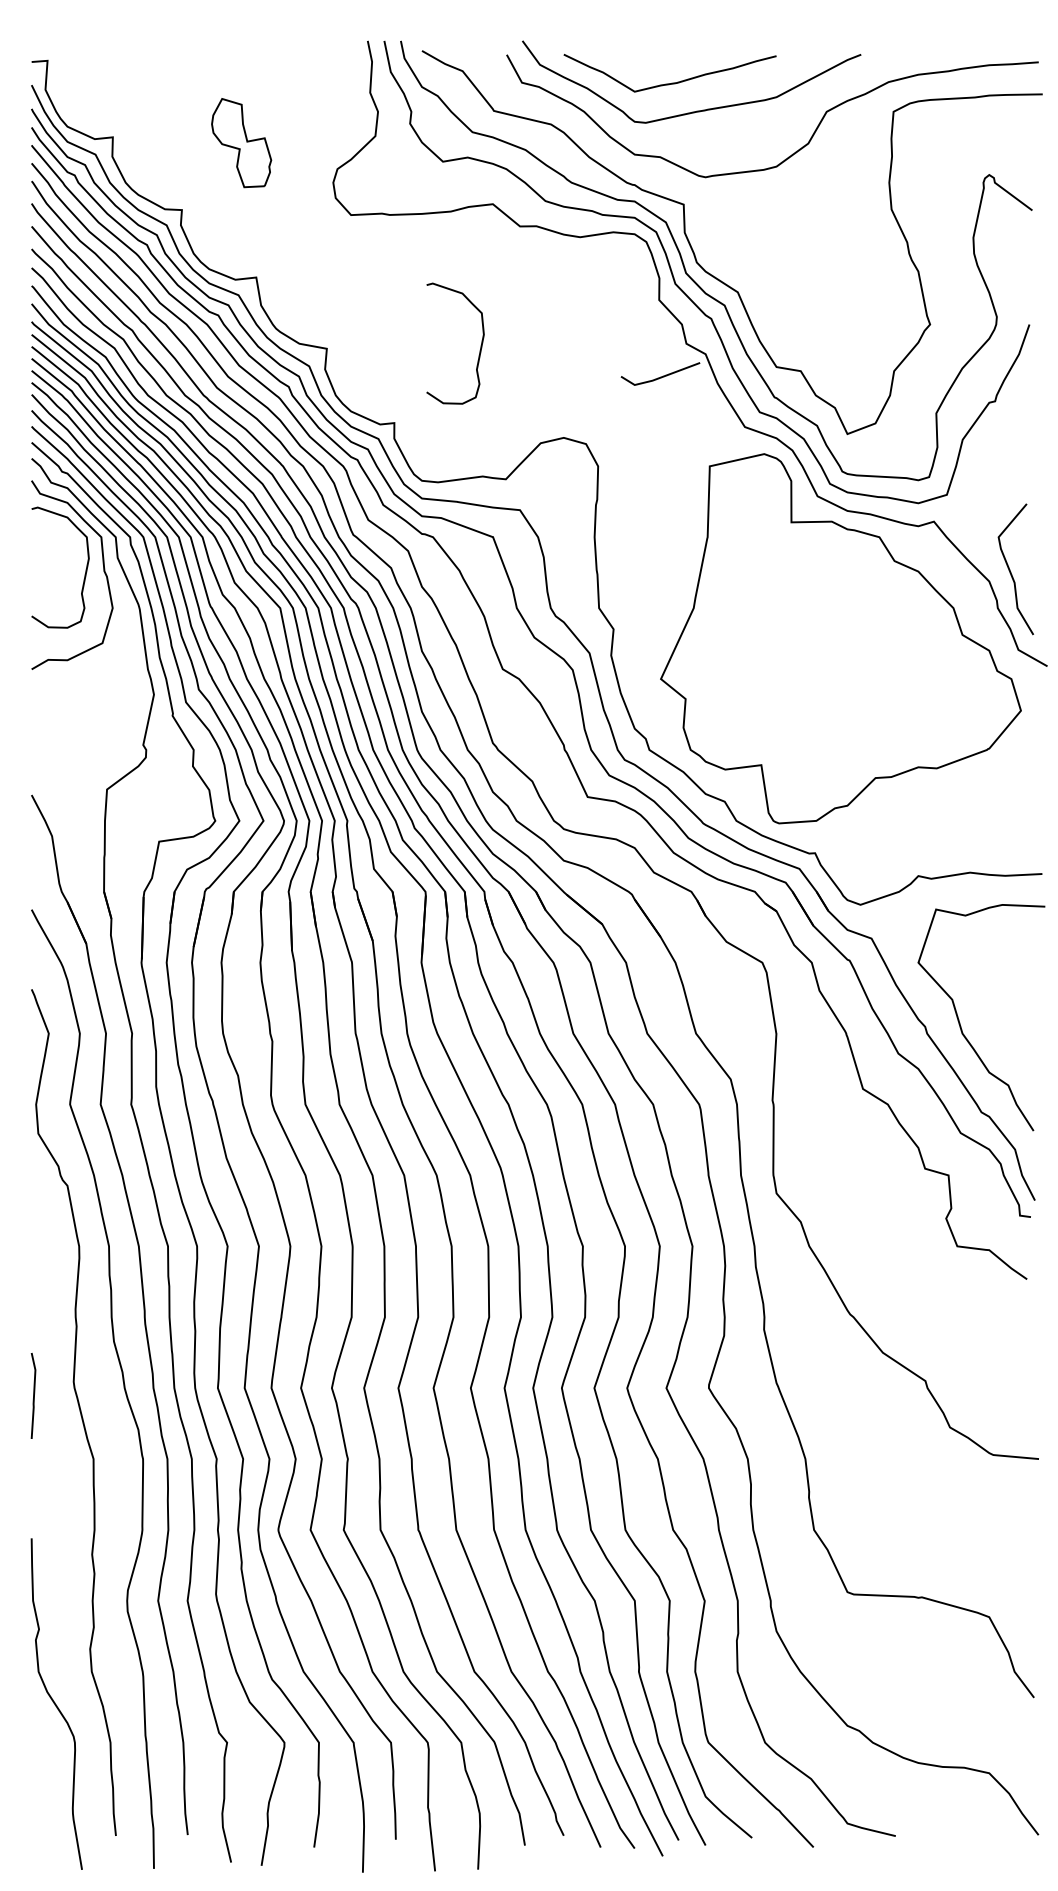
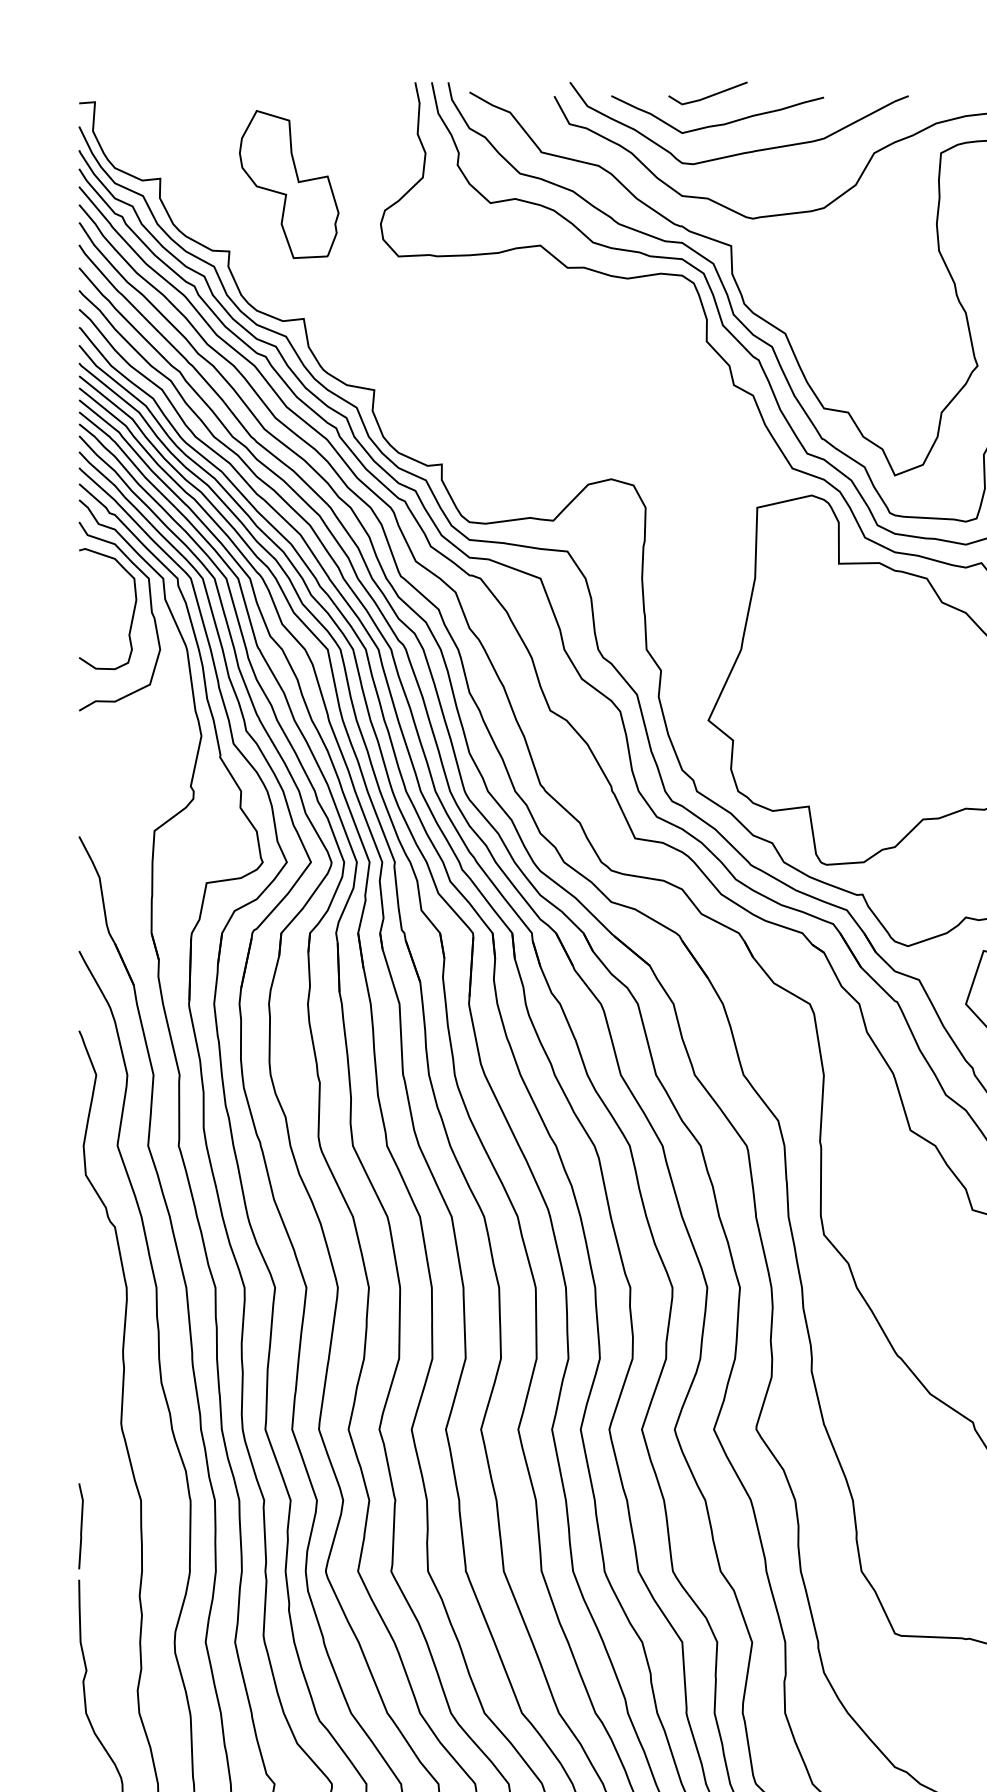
part: (241, 142) -> (289, 183), size x1.67
curve: (479, 350) -> (527, 391), removed
line: (660, 376) -> (708, 95), moved
line: (33, 1395) -> (81, 1525), moved

